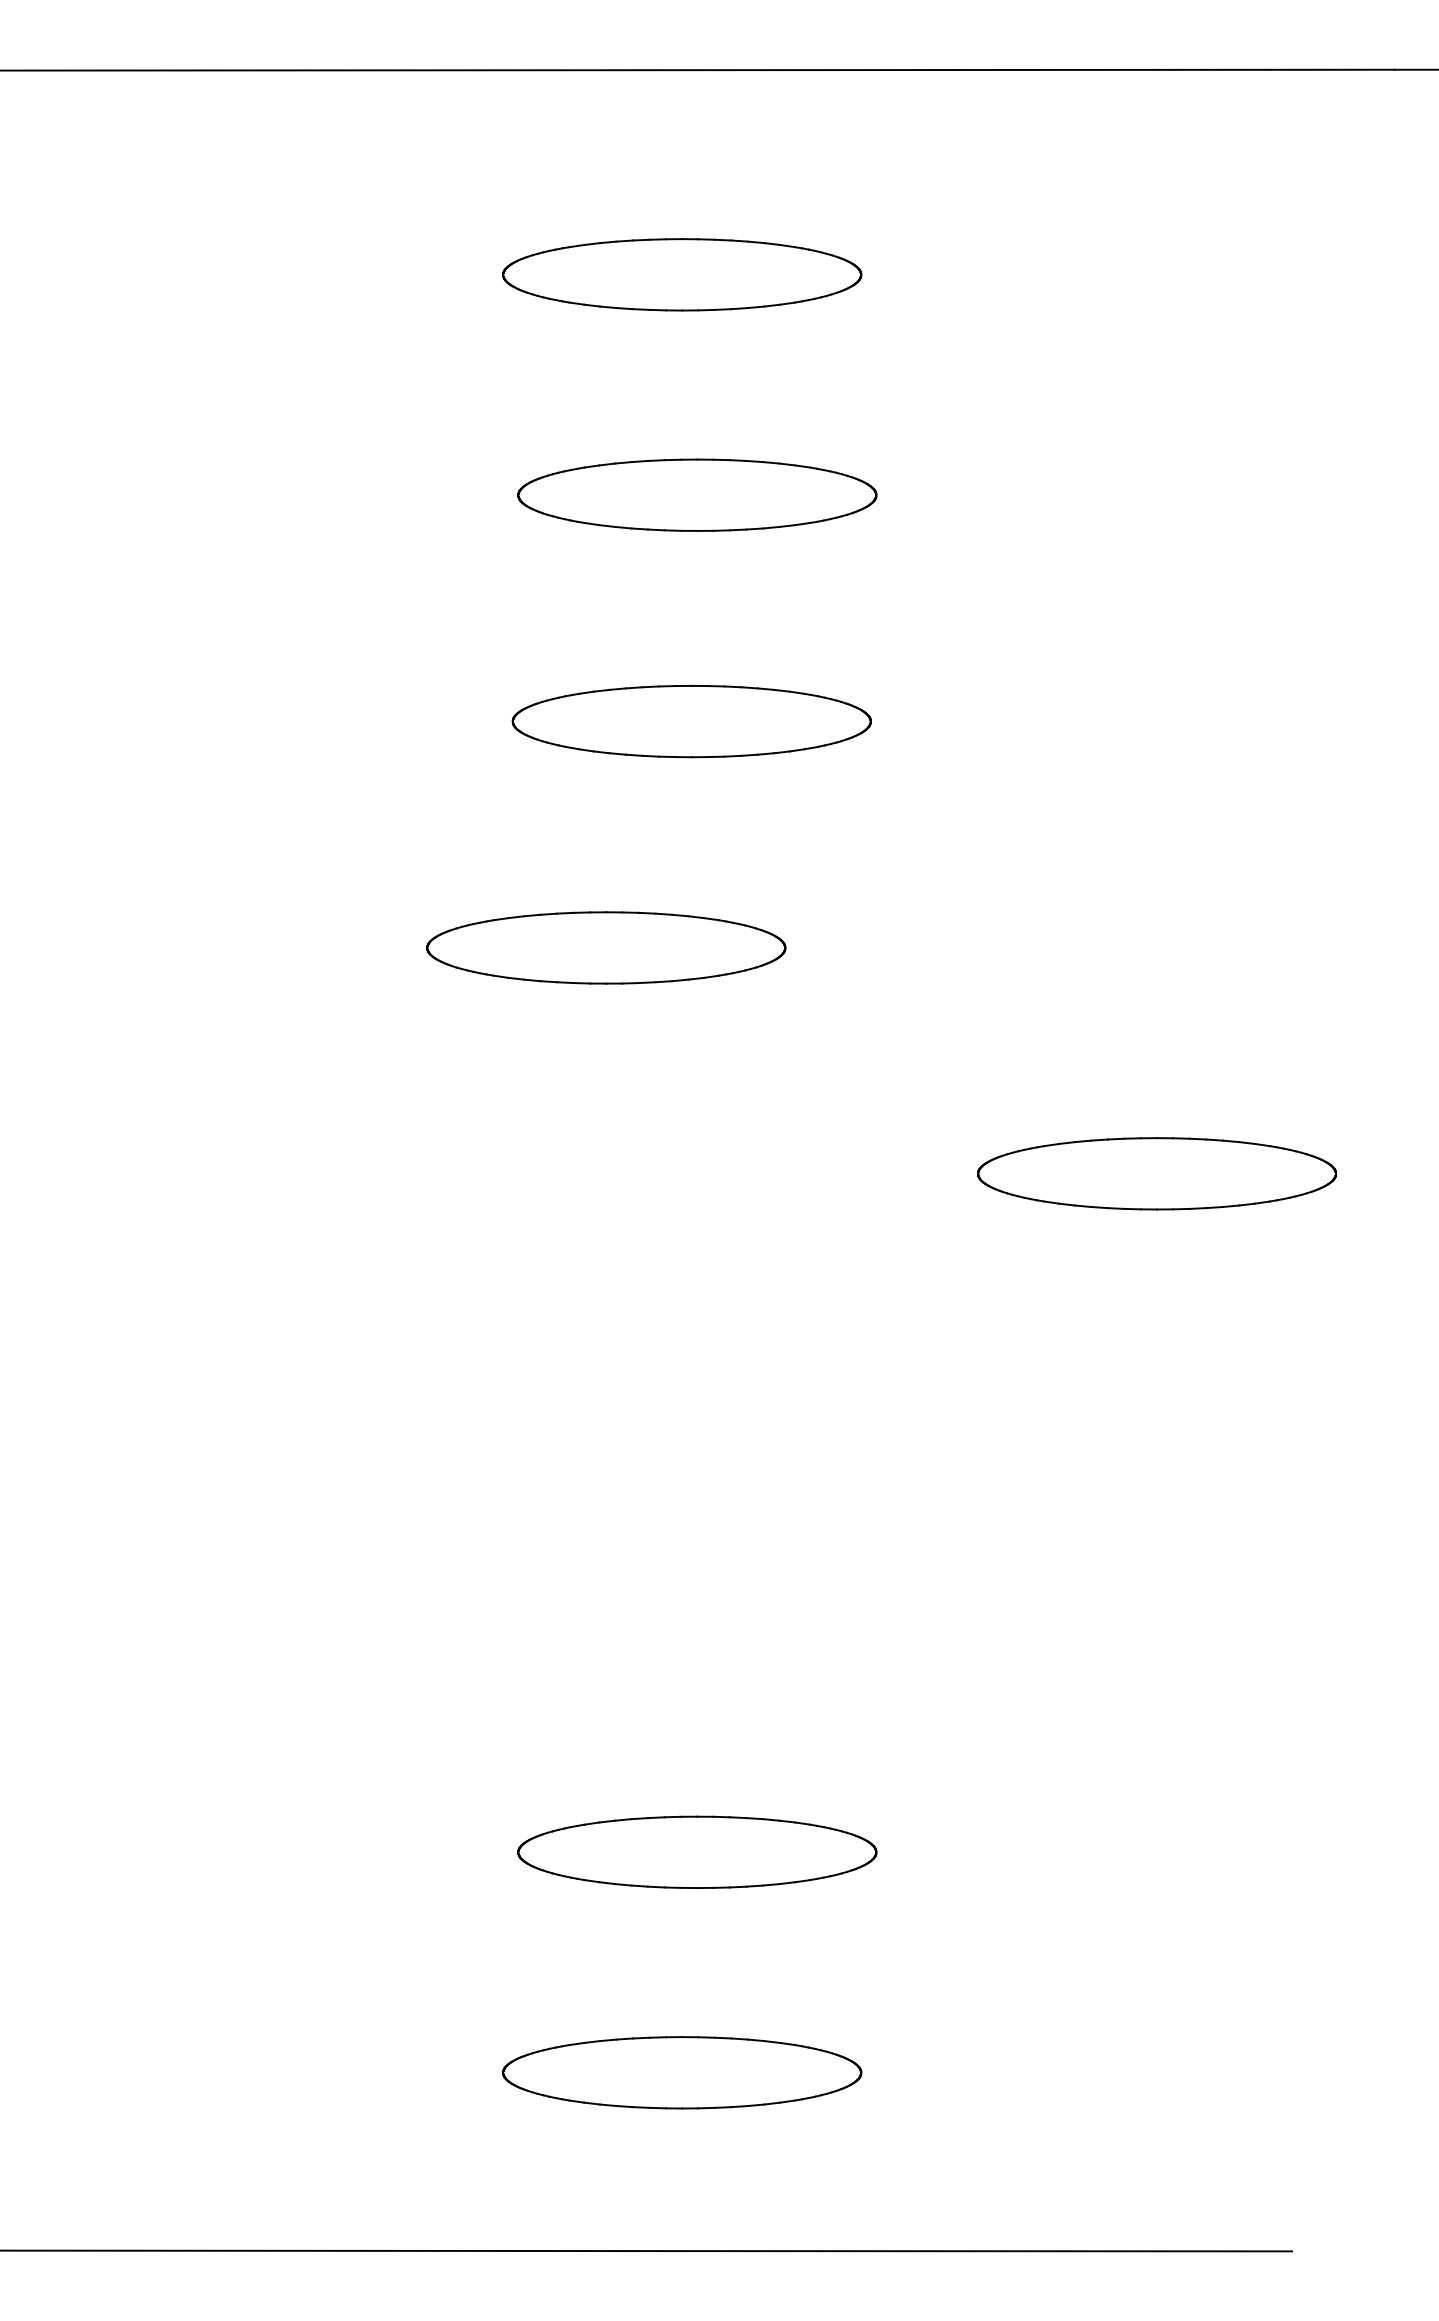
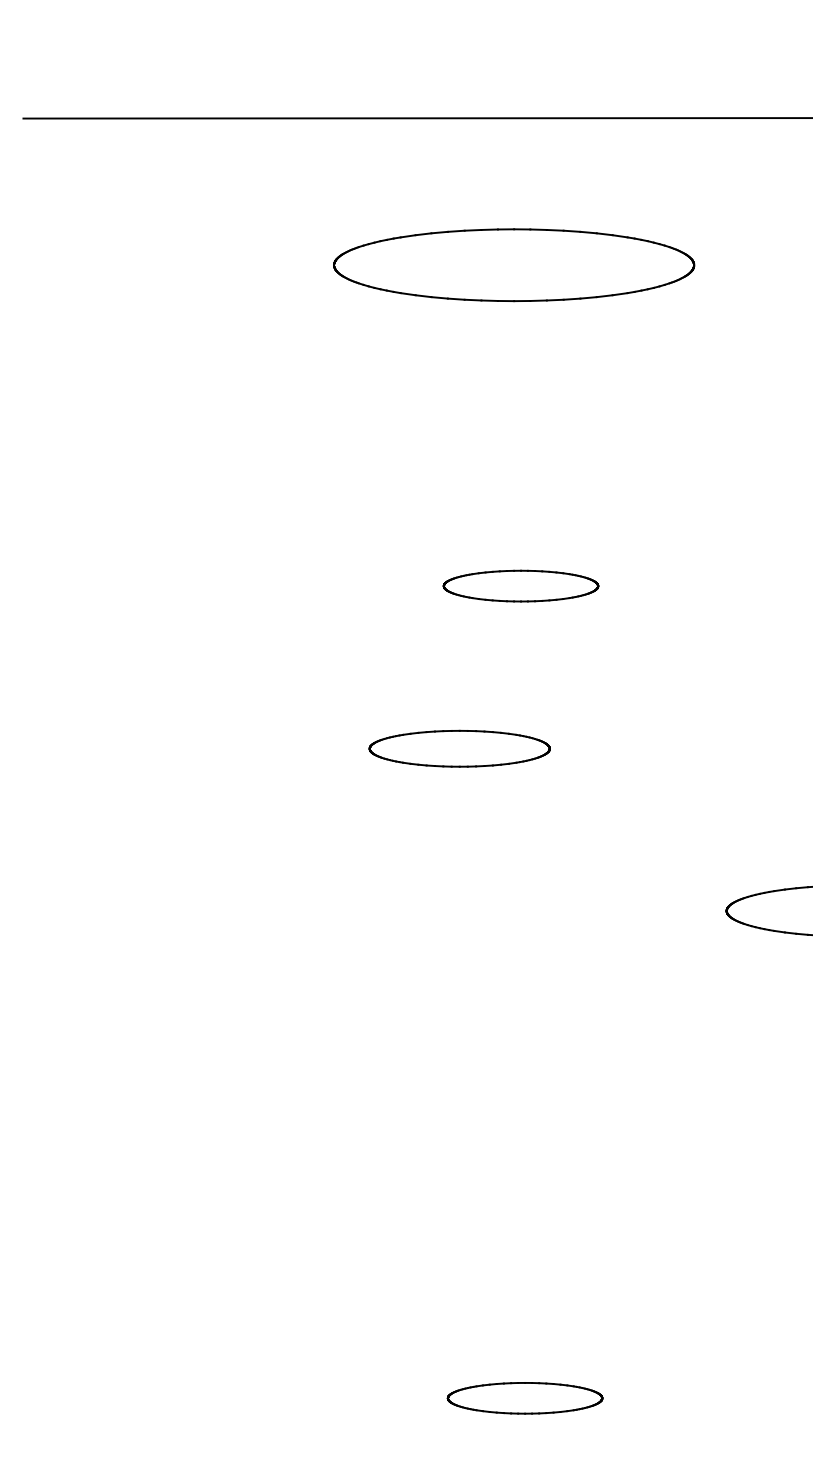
part: (682, 274) -> (514, 265), size x1.4
part: (697, 494) -> (525, 423), removed
part: (691, 721) -> (520, 586), size x0.6
part: (606, 947) -> (459, 748), size x0.7
part: (697, 1851) -> (525, 1397), size x0.6

